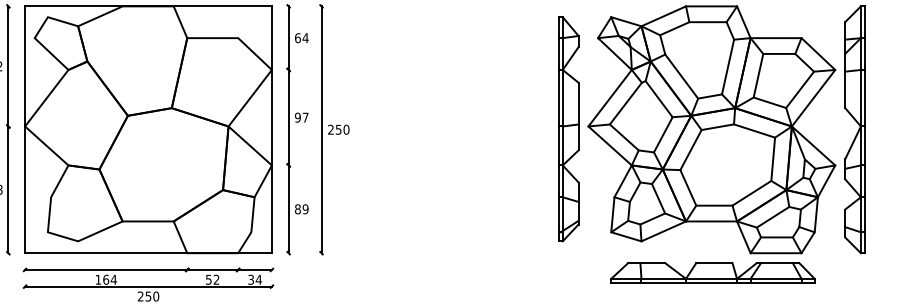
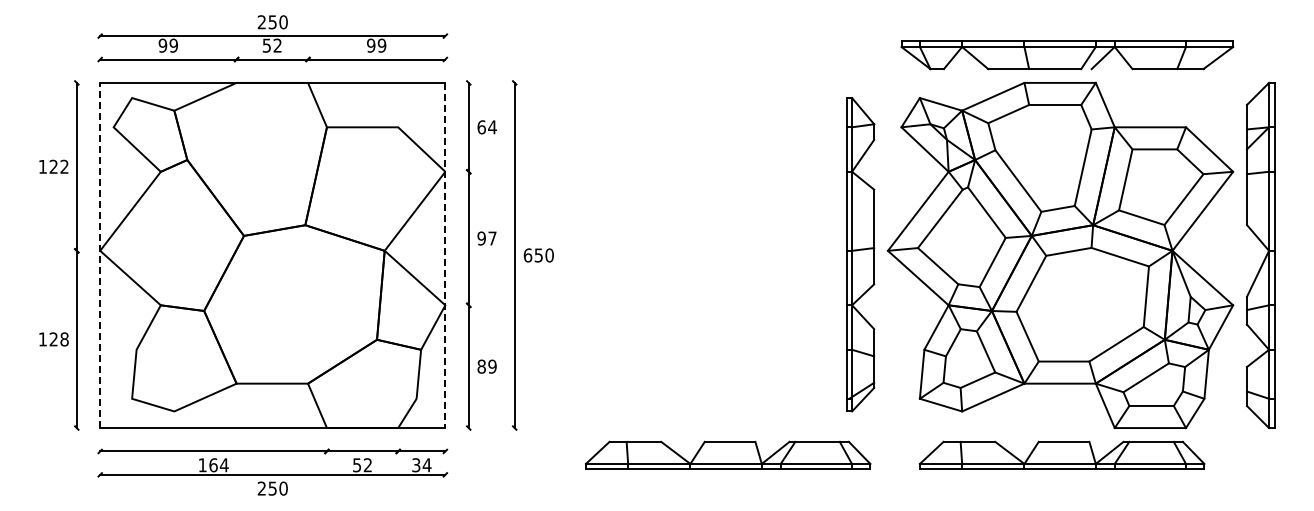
line: (25, 129) -> (100, 255), solid -> dashed
line: (272, 129) -> (445, 255), solid -> dashed
text: (330, 129) -> (527, 255), 250 -> 650
part: (473, 272) -> (727, 454), added

